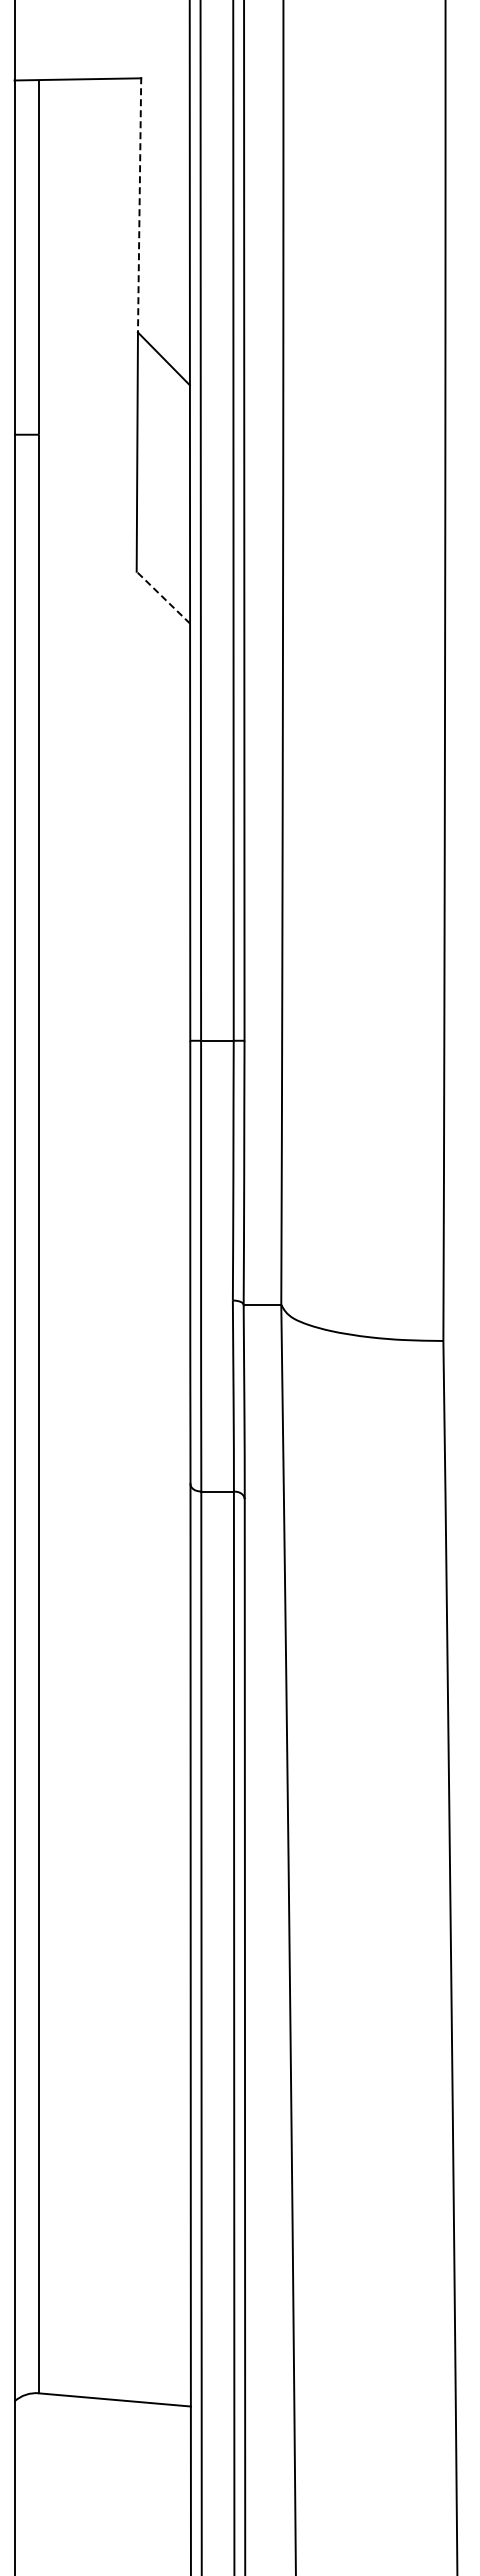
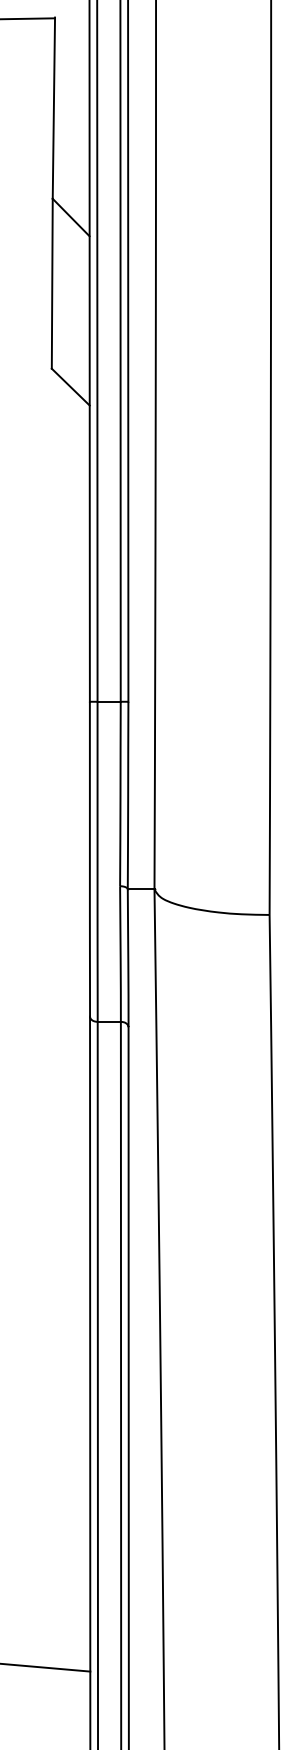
line: (139, 204) -> (53, 107), dashed -> solid
line: (163, 597) -> (70, 387), dashed -> solid

